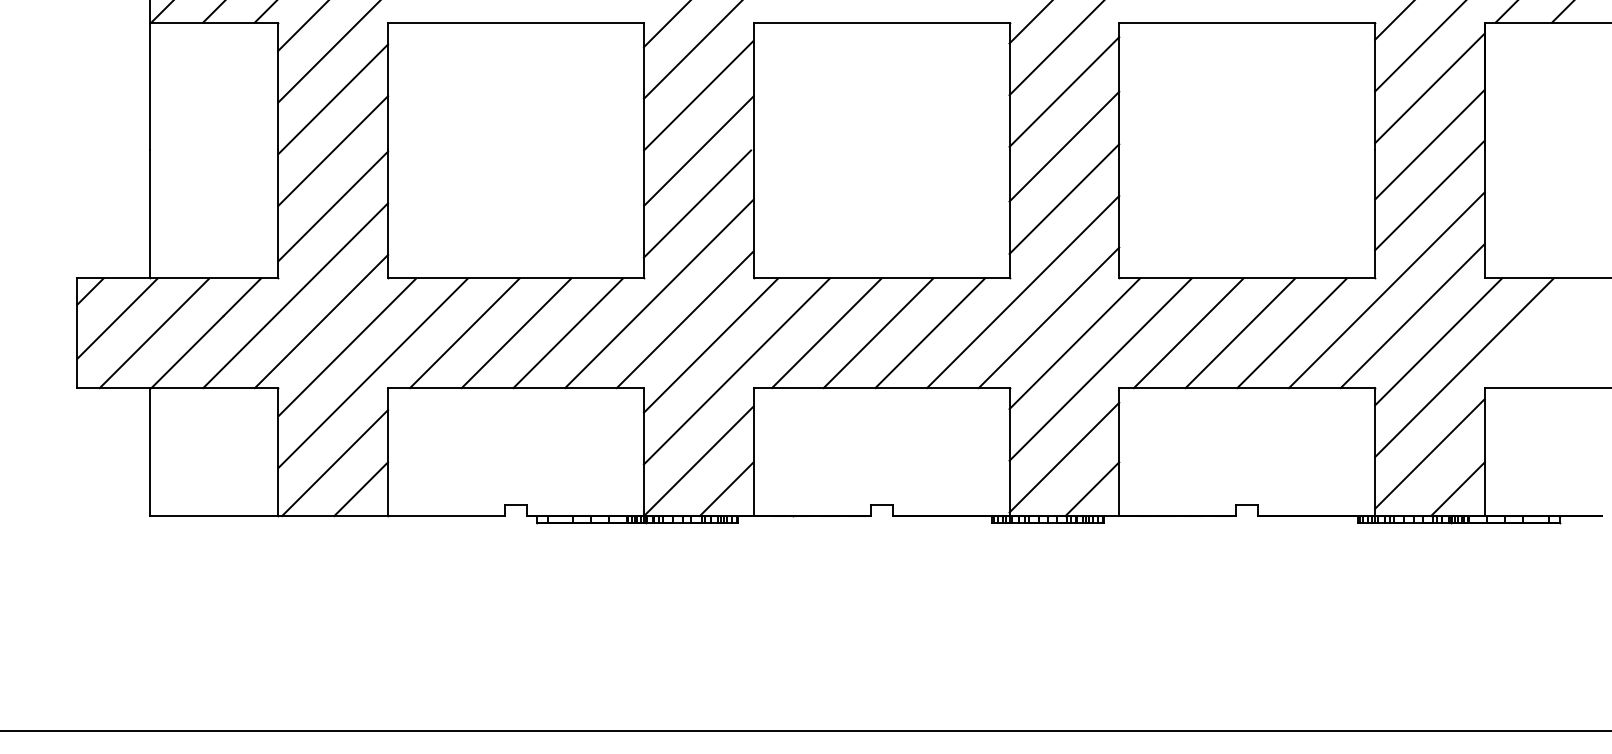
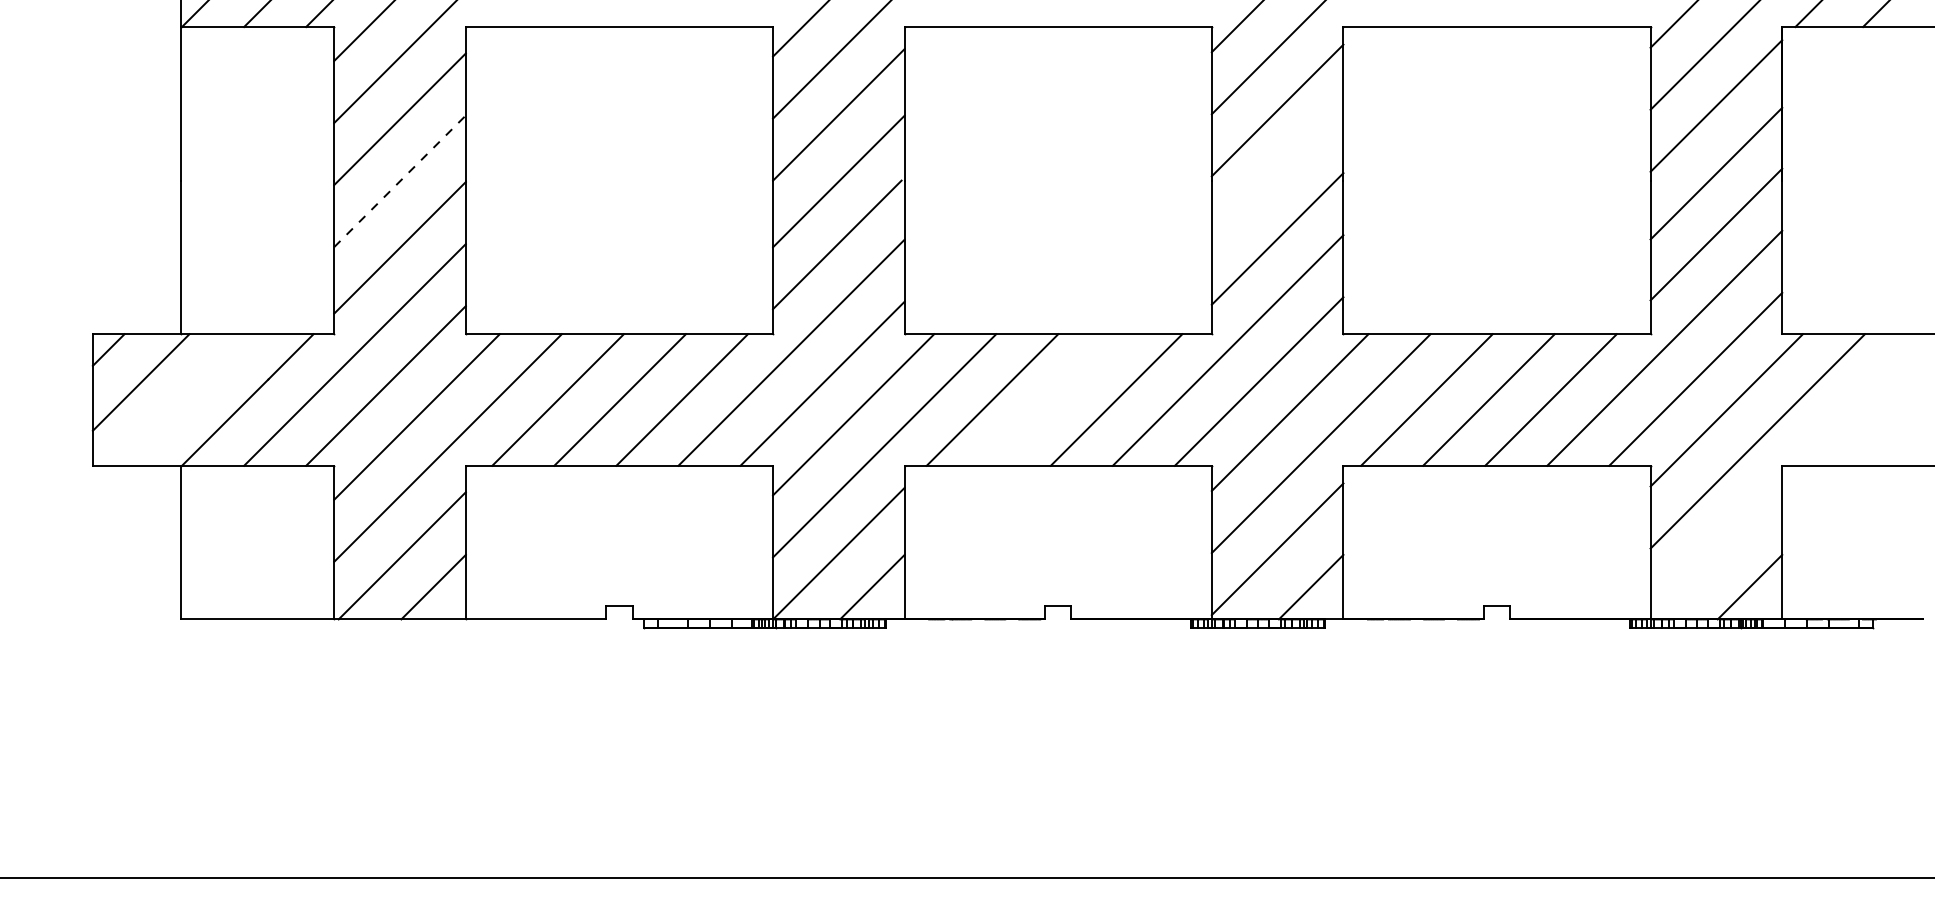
line: (1064, 146) -> (1277, 175), removed
line: (333, 150) -> (400, 180), solid -> dashed
line: (154, 332) -> (185, 399), removed
line: (878, 332) -> (1054, 399), removed
line: (1430, 453) -> (1716, 544), removed

